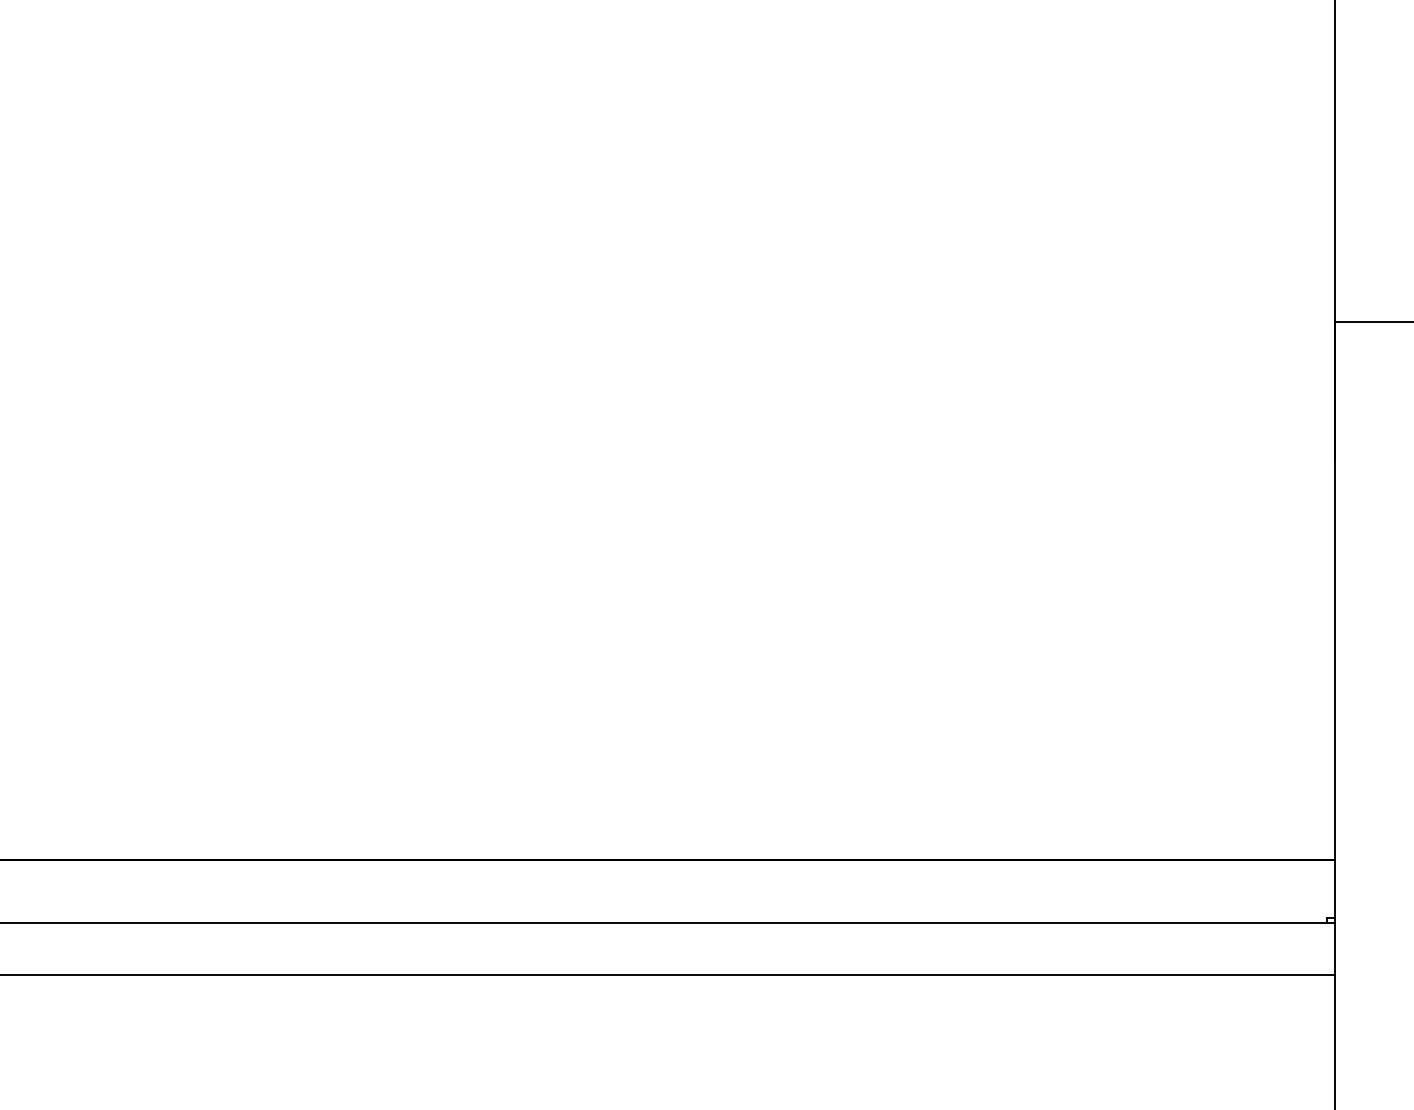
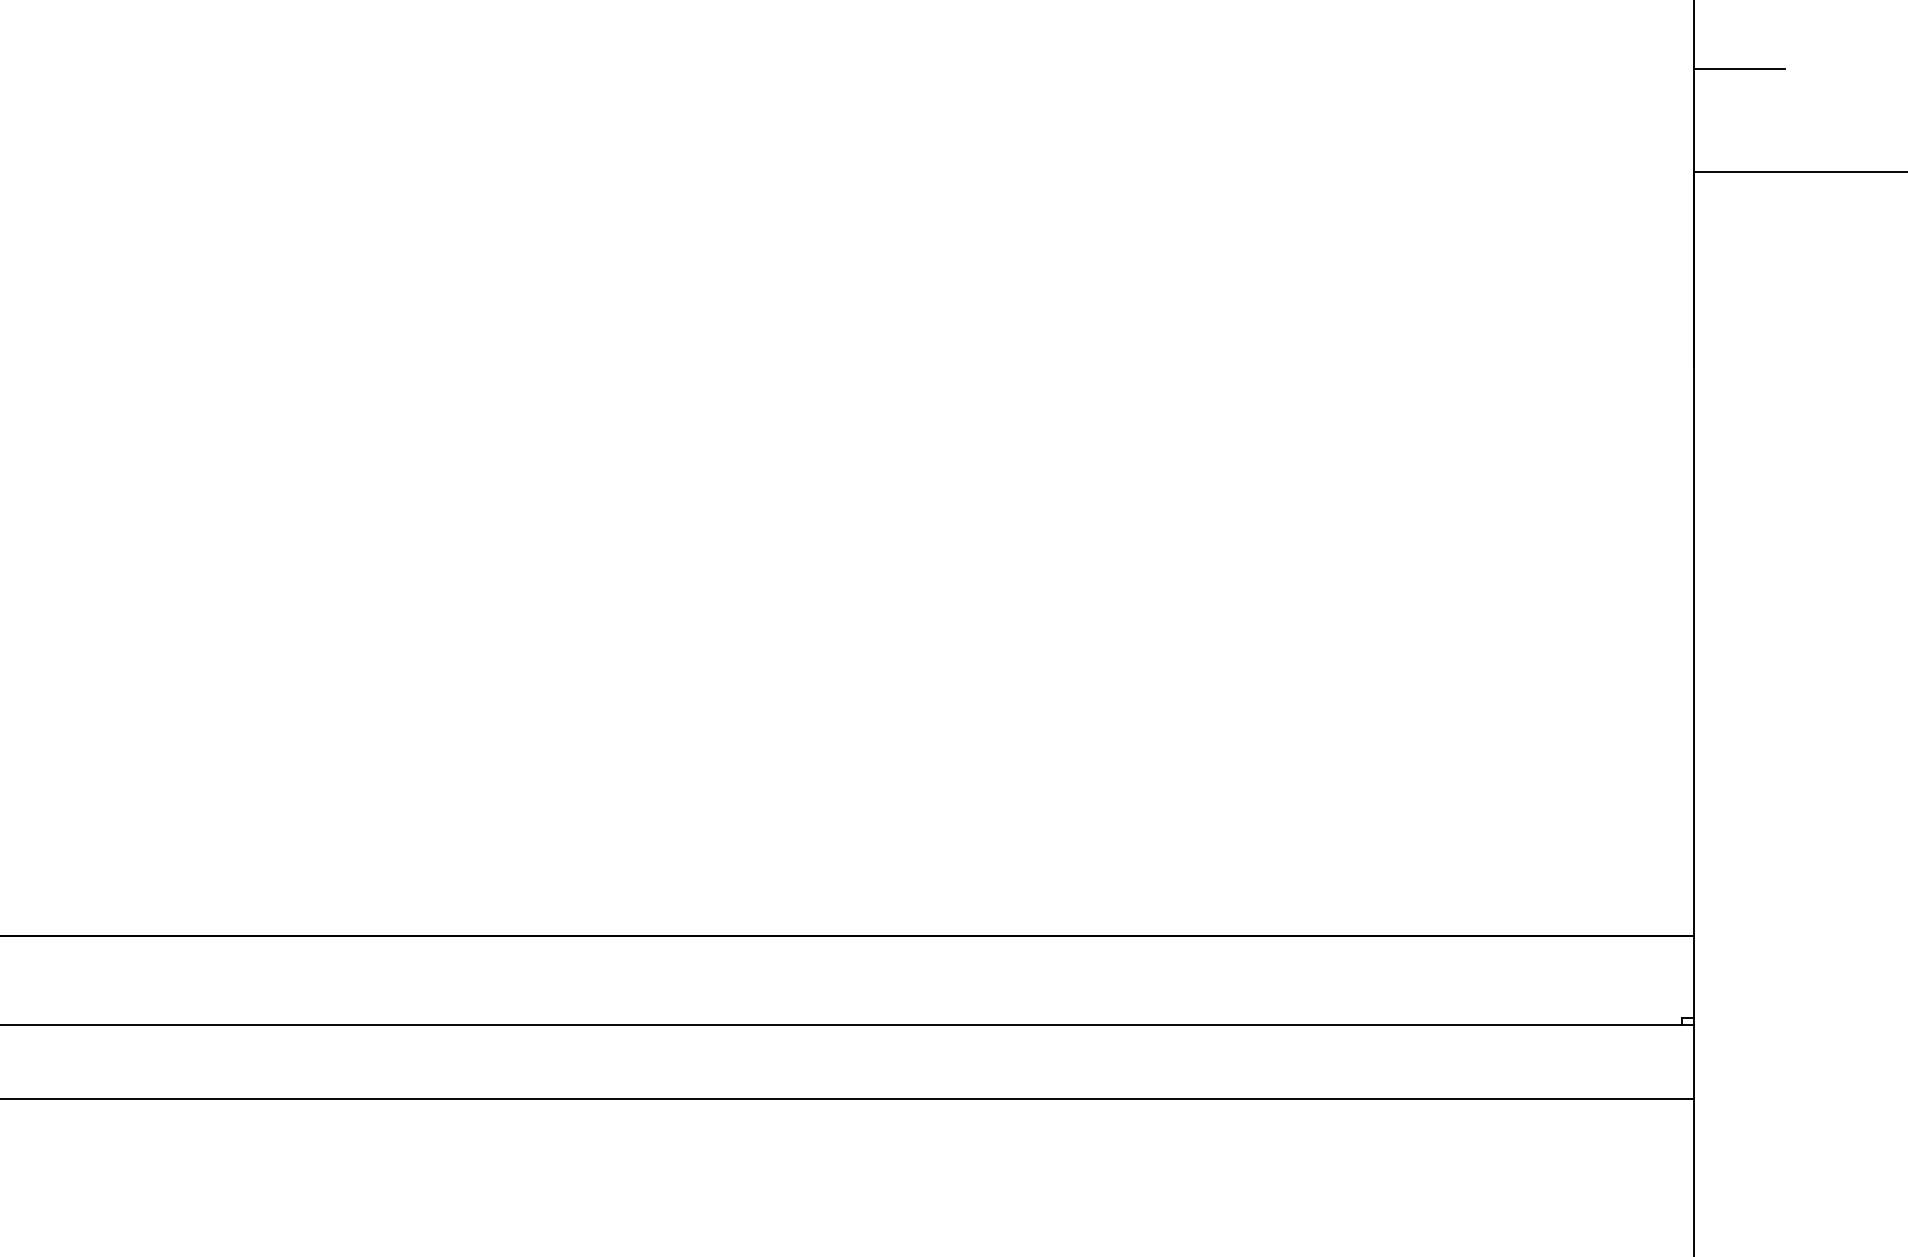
line: (1367, 249) -> (1739, 69), added

